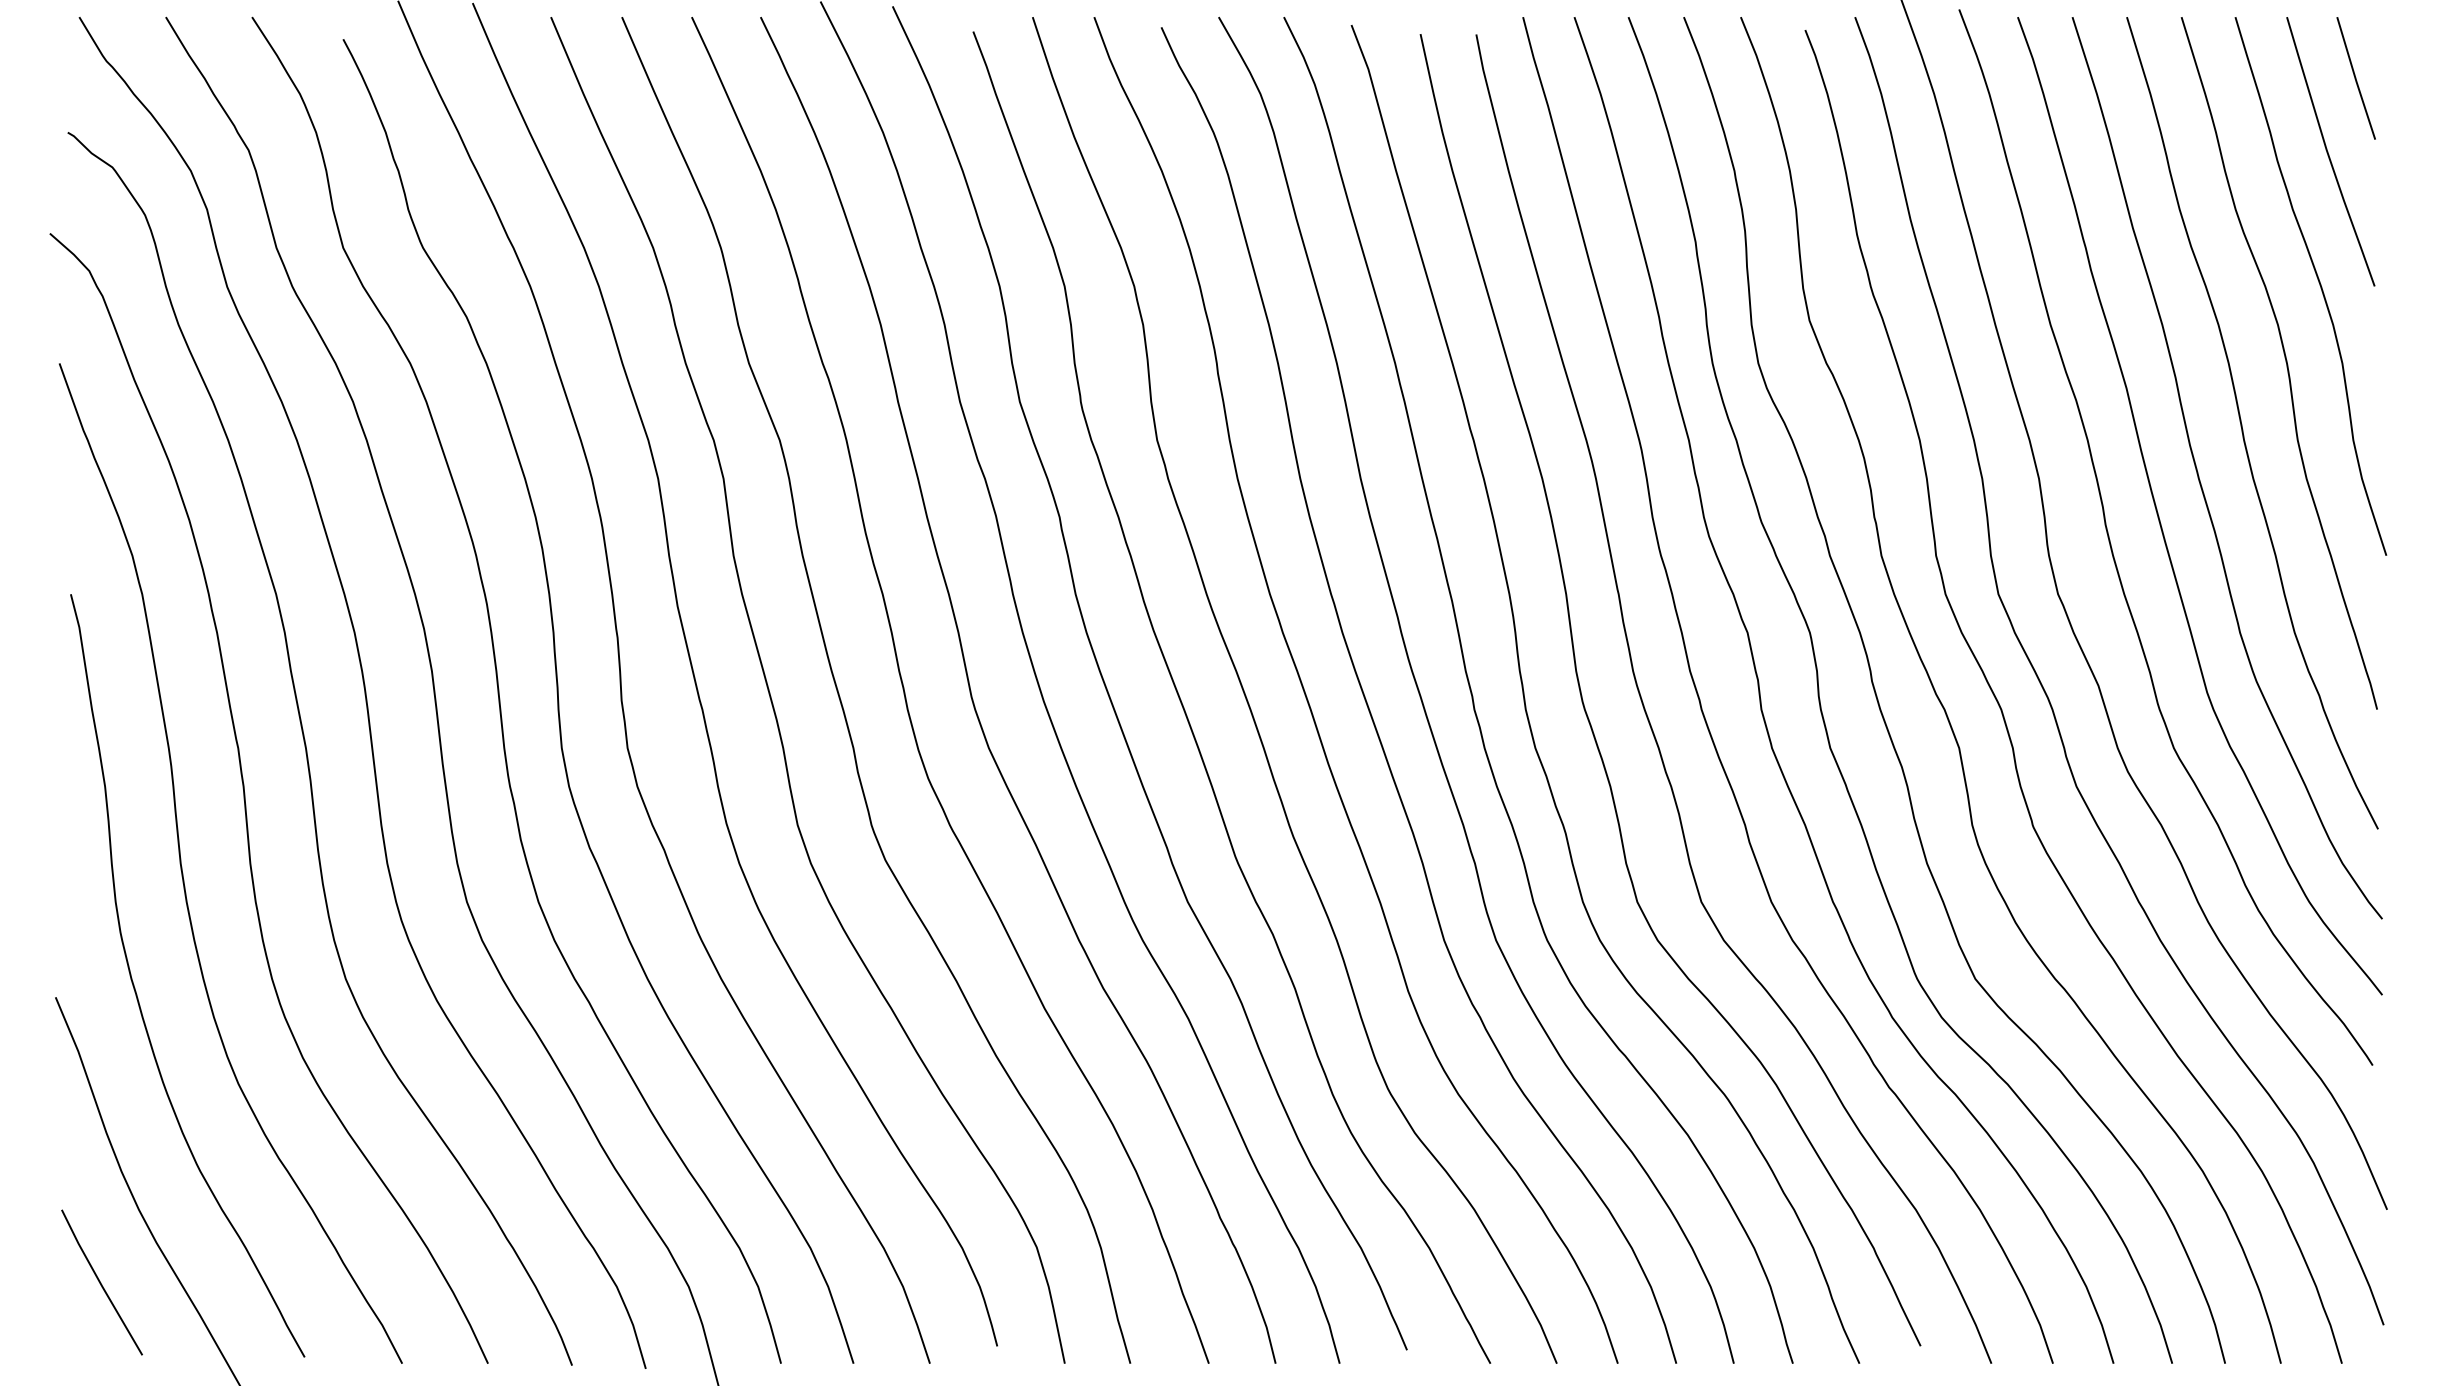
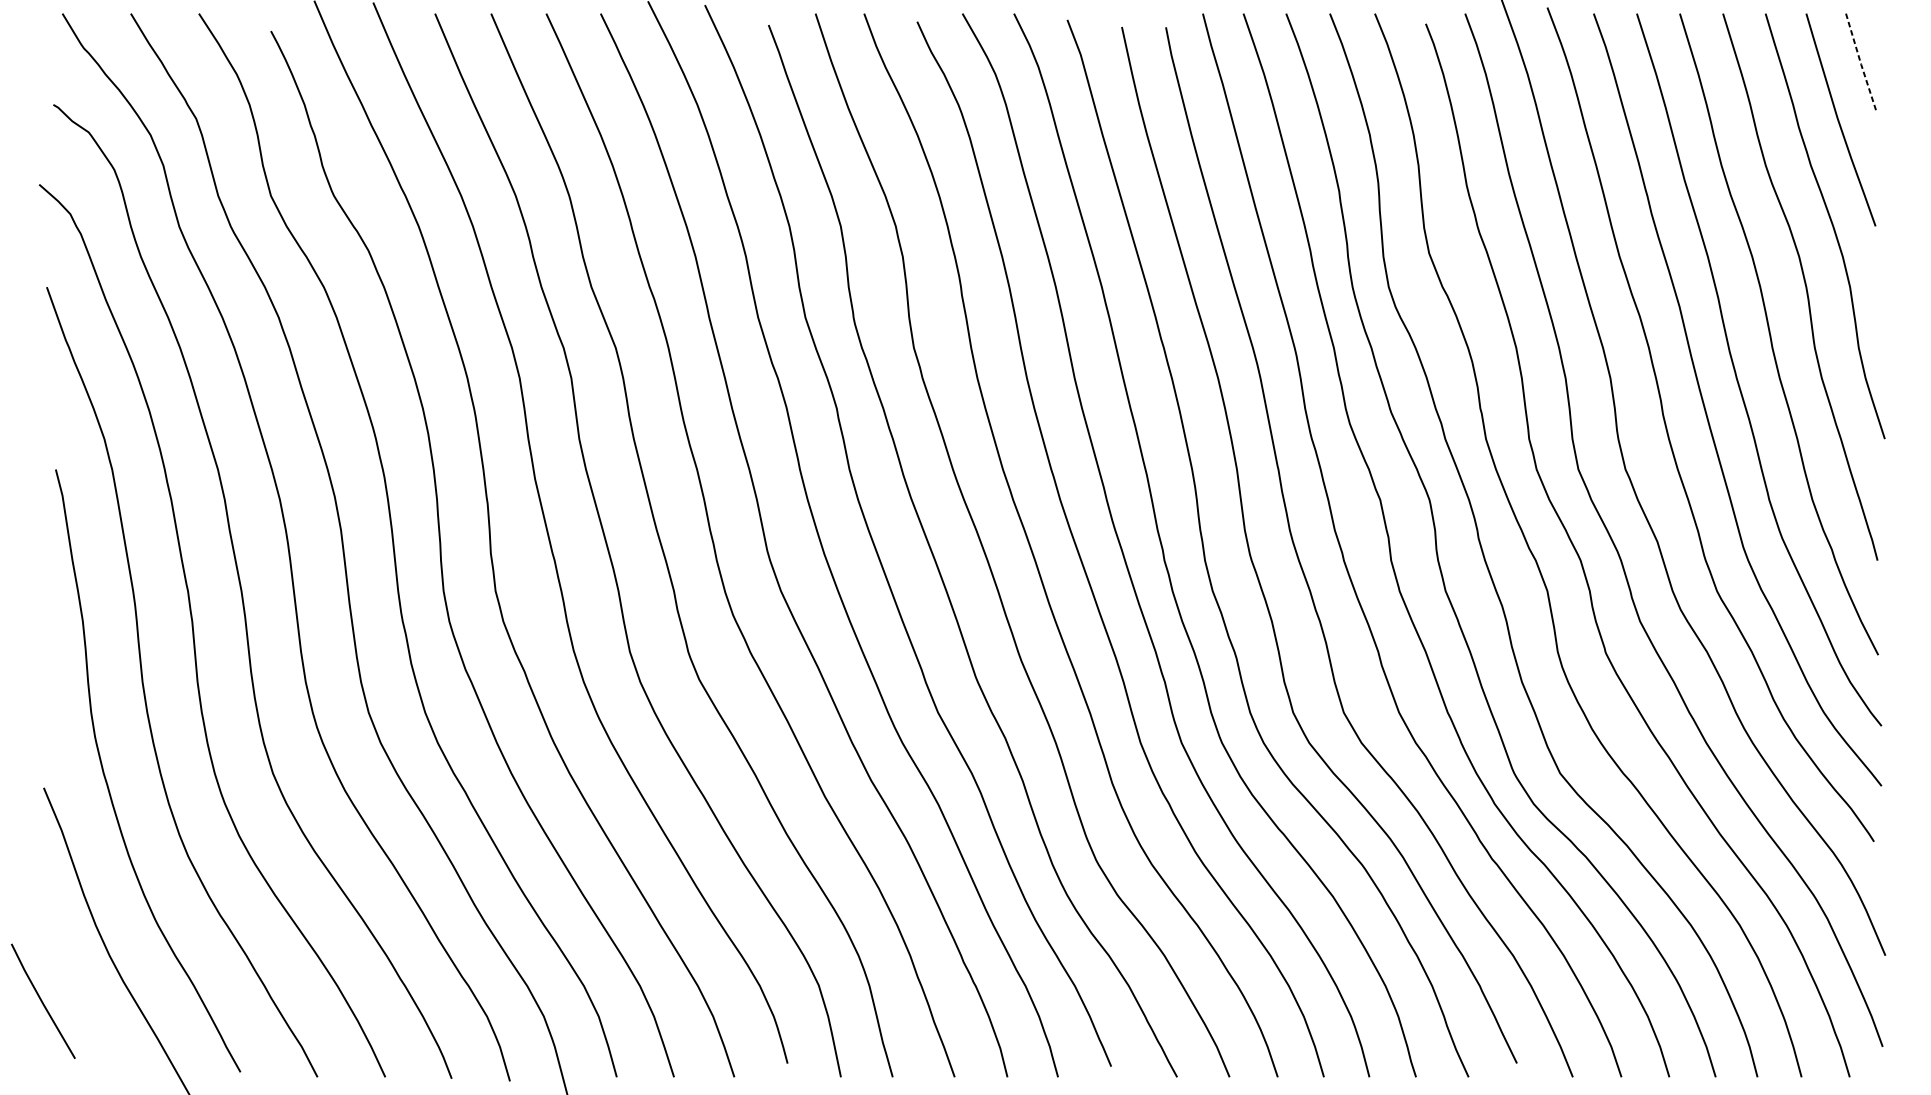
line: (2355, 79) -> (1860, 62), solid -> dashed
line: (101, 1282) -> (42, 1001), moved

